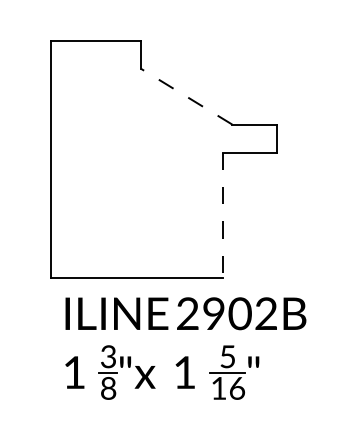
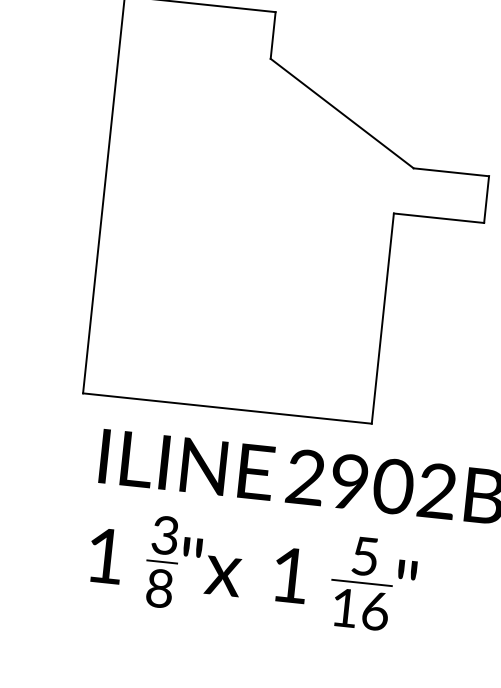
line: (186, 96) -> (341, 113), dashed -> solid
line: (223, 215) -> (382, 319), dashed -> solid

